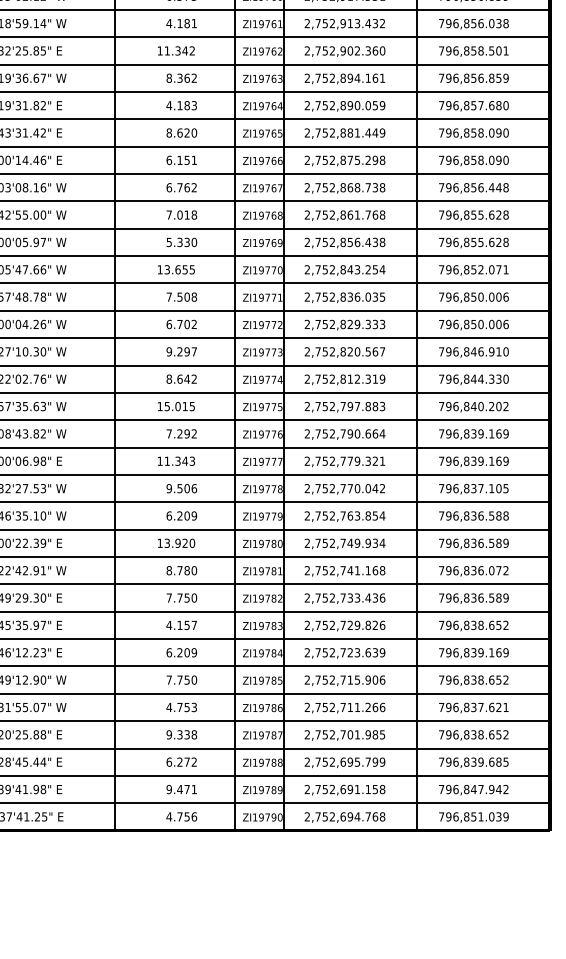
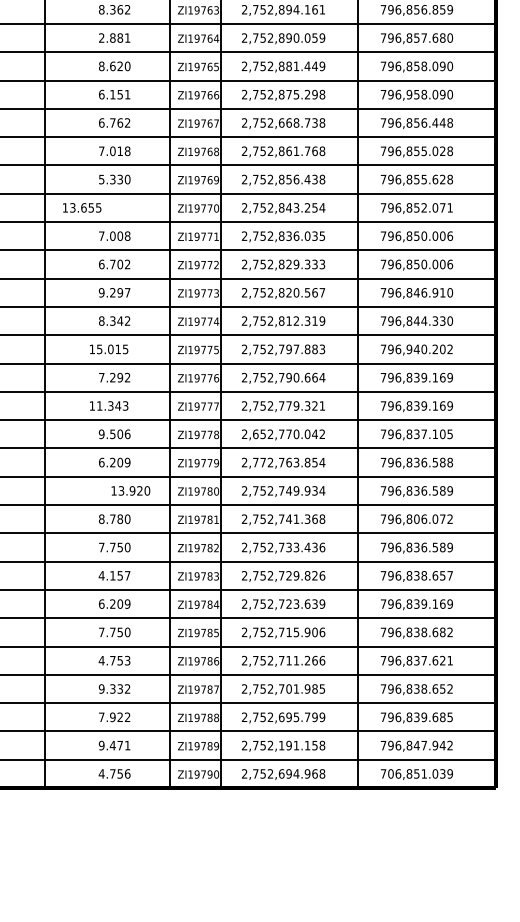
text: (181, 105) -> (114, 37), 4.183 -> 2.881
text: (466, 160) -> (409, 94), 796,858.090 -> 796,958.090
text: (342, 187) -> (280, 122), 2,752,868.738 -> 2,752,668.738
text: (491, 214) -> (435, 150), 796,855.628 -> 796,855.028
text: (176, 269) -> (82, 207), moved
text: (179, 296) -> (112, 235), 7.508 -> 7.008
text: (179, 378) -> (112, 320), 8.642 -> 8.342
text: (466, 406) -> (409, 349), 796,840.202 -> 796,940.202
text: (317, 488) -> (255, 434), 2,752,770.042 -> 2,652,770.042
text: (324, 515) -> (262, 462), 2,752,763.854 -> 2,772,763.854
text: (176, 542) -> (130, 490), moved
text: (367, 570) -> (306, 518), 2,752,741.168 -> 2,752,741.368
text: (473, 570) -> (416, 518), 796,836.072 -> 796,806.072
text: (505, 624) -> (449, 574), 796,838.652 -> 796,838.657
text: (498, 679) -> (442, 631), 796,838.652 -> 796,838.682
text: (194, 734) -> (127, 688), 9.338 -> 9.332
text: (177, 761) -> (110, 716), 6.272 -> 7.922
text: (342, 789) -> (280, 745), 2,752,691.158 -> 2,752,191.158
text: (367, 816) -> (306, 773), 2,752,694.768 -> 2,752,694.968
text: (448, 816) -> (390, 773), 796,851.039 -> 706,851.039

